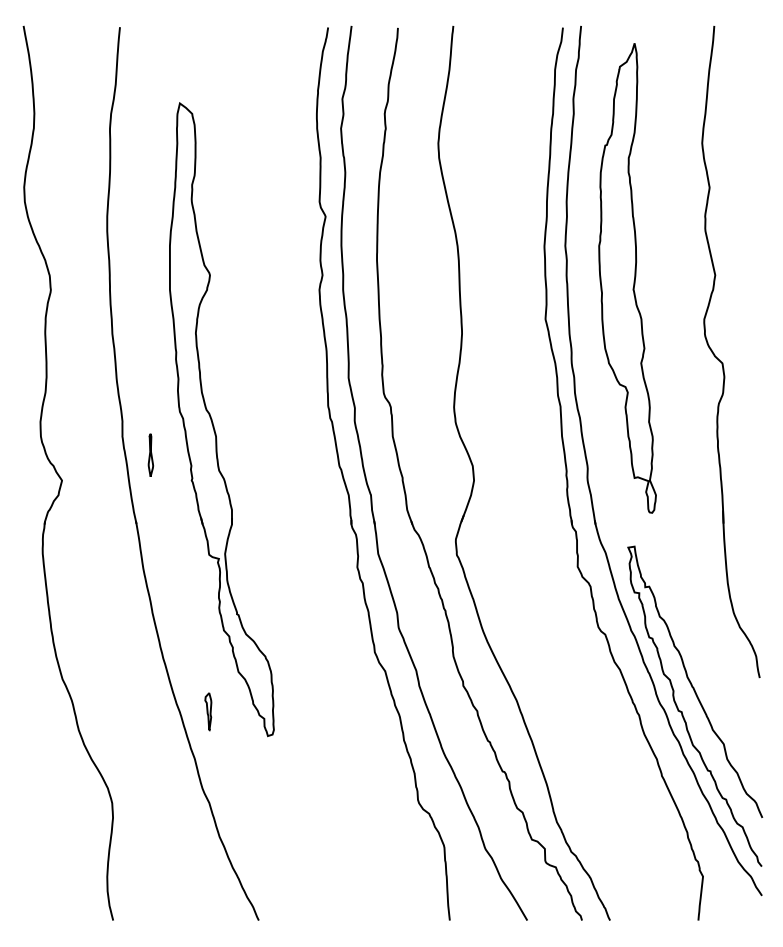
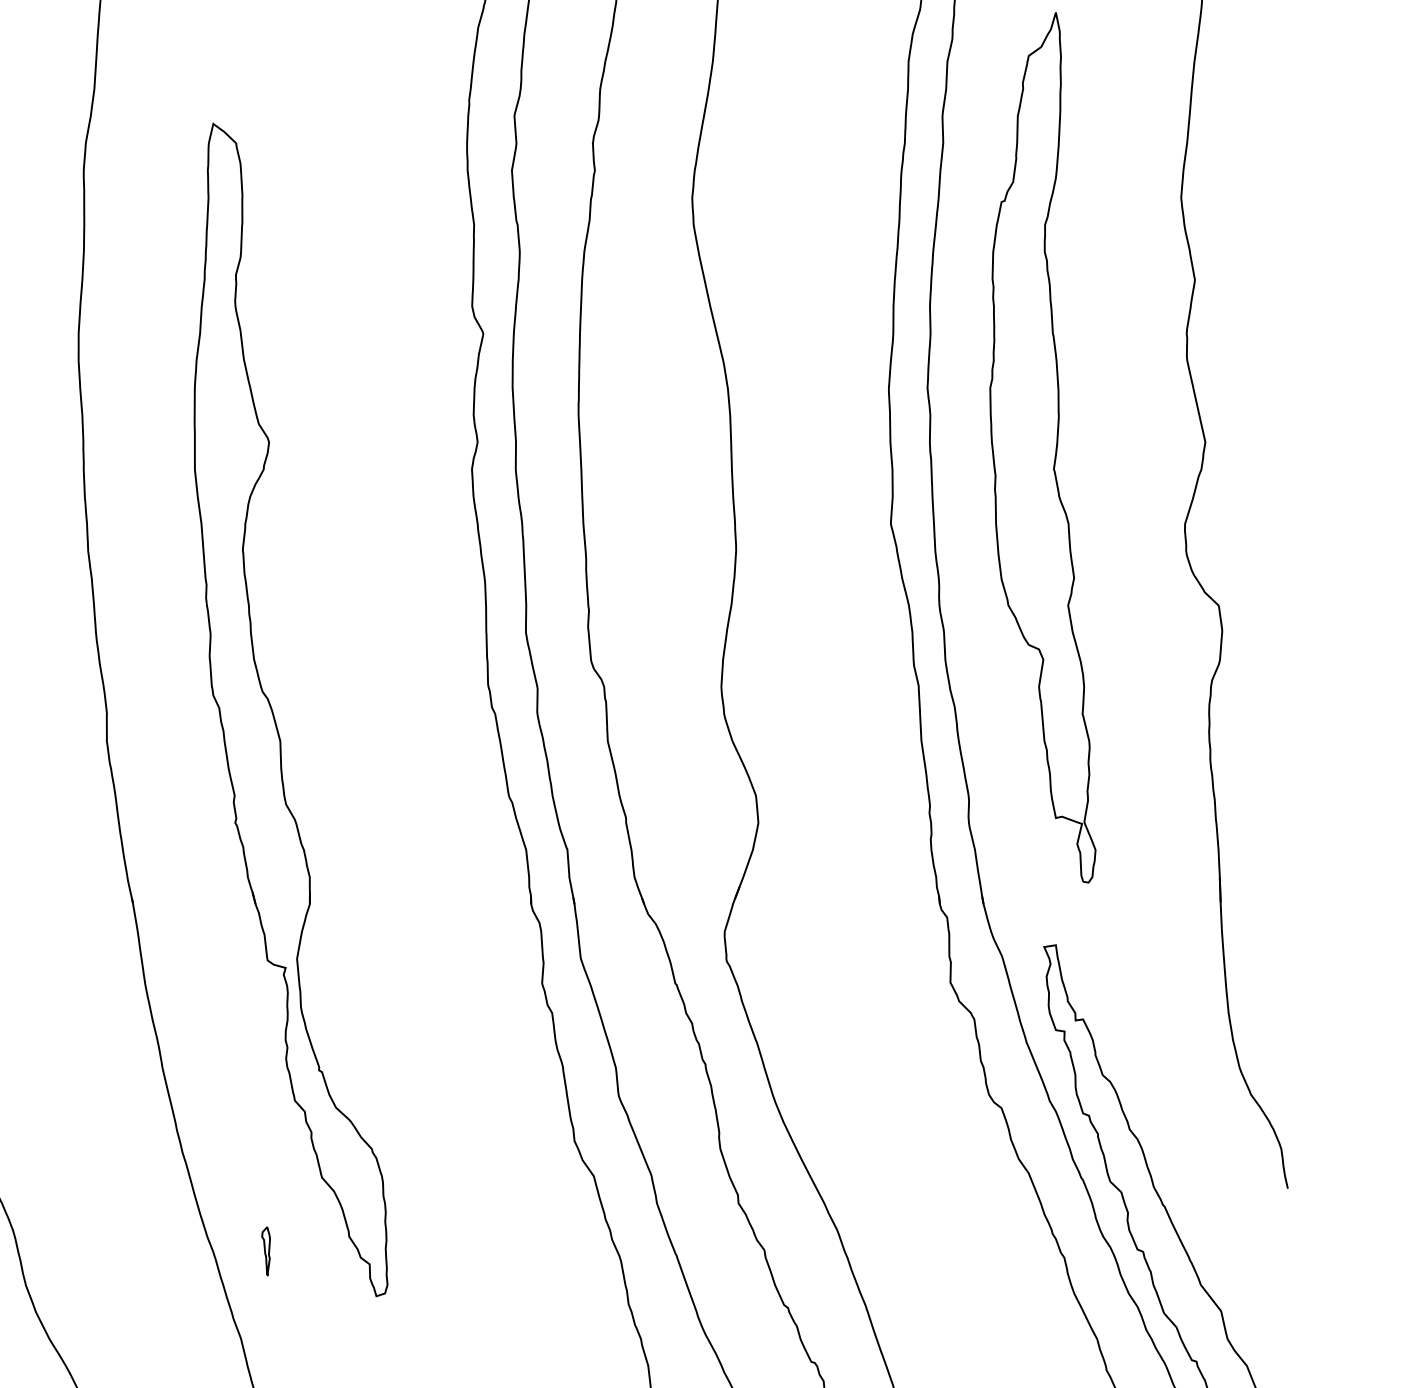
part: (150, 454) -> (158, 774), removed
part: (208, 711) -> (266, 1250), size x0.7

